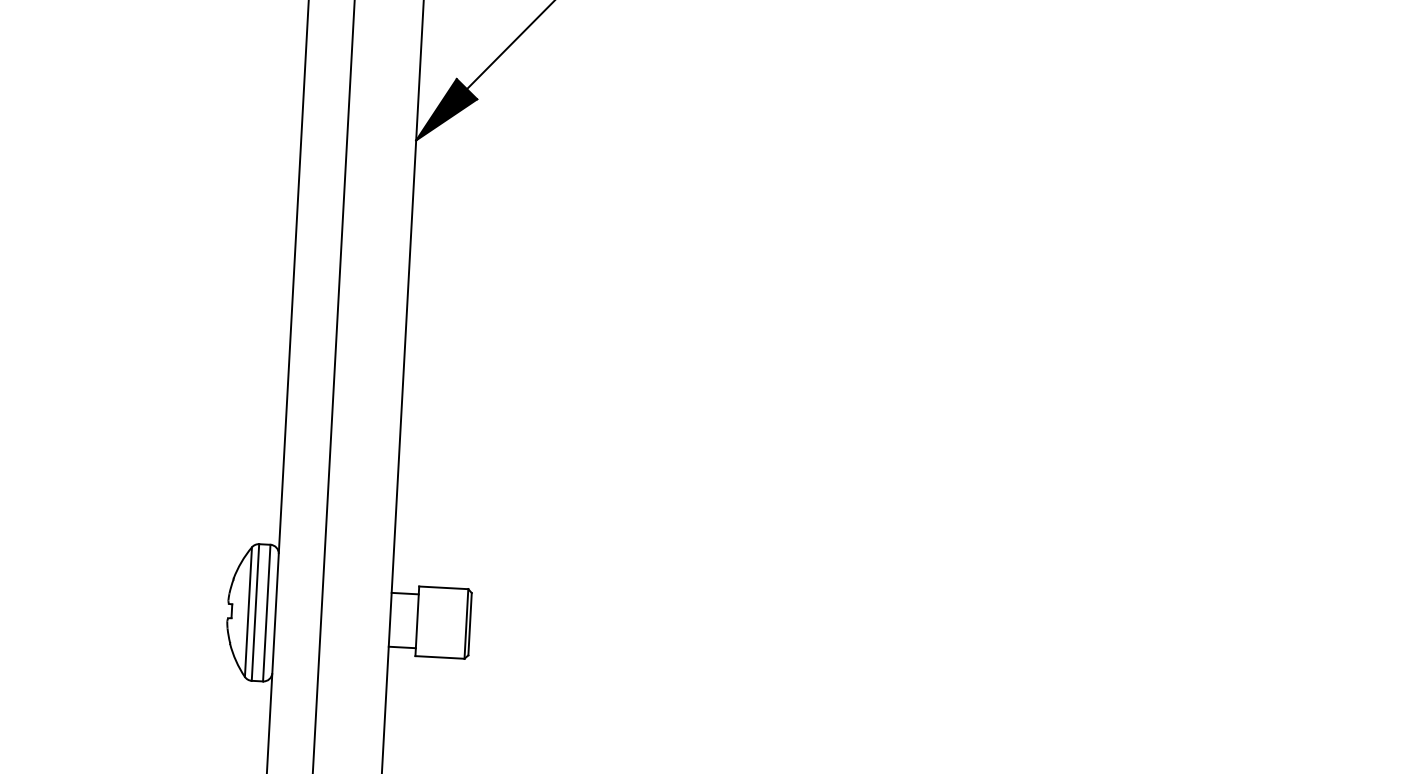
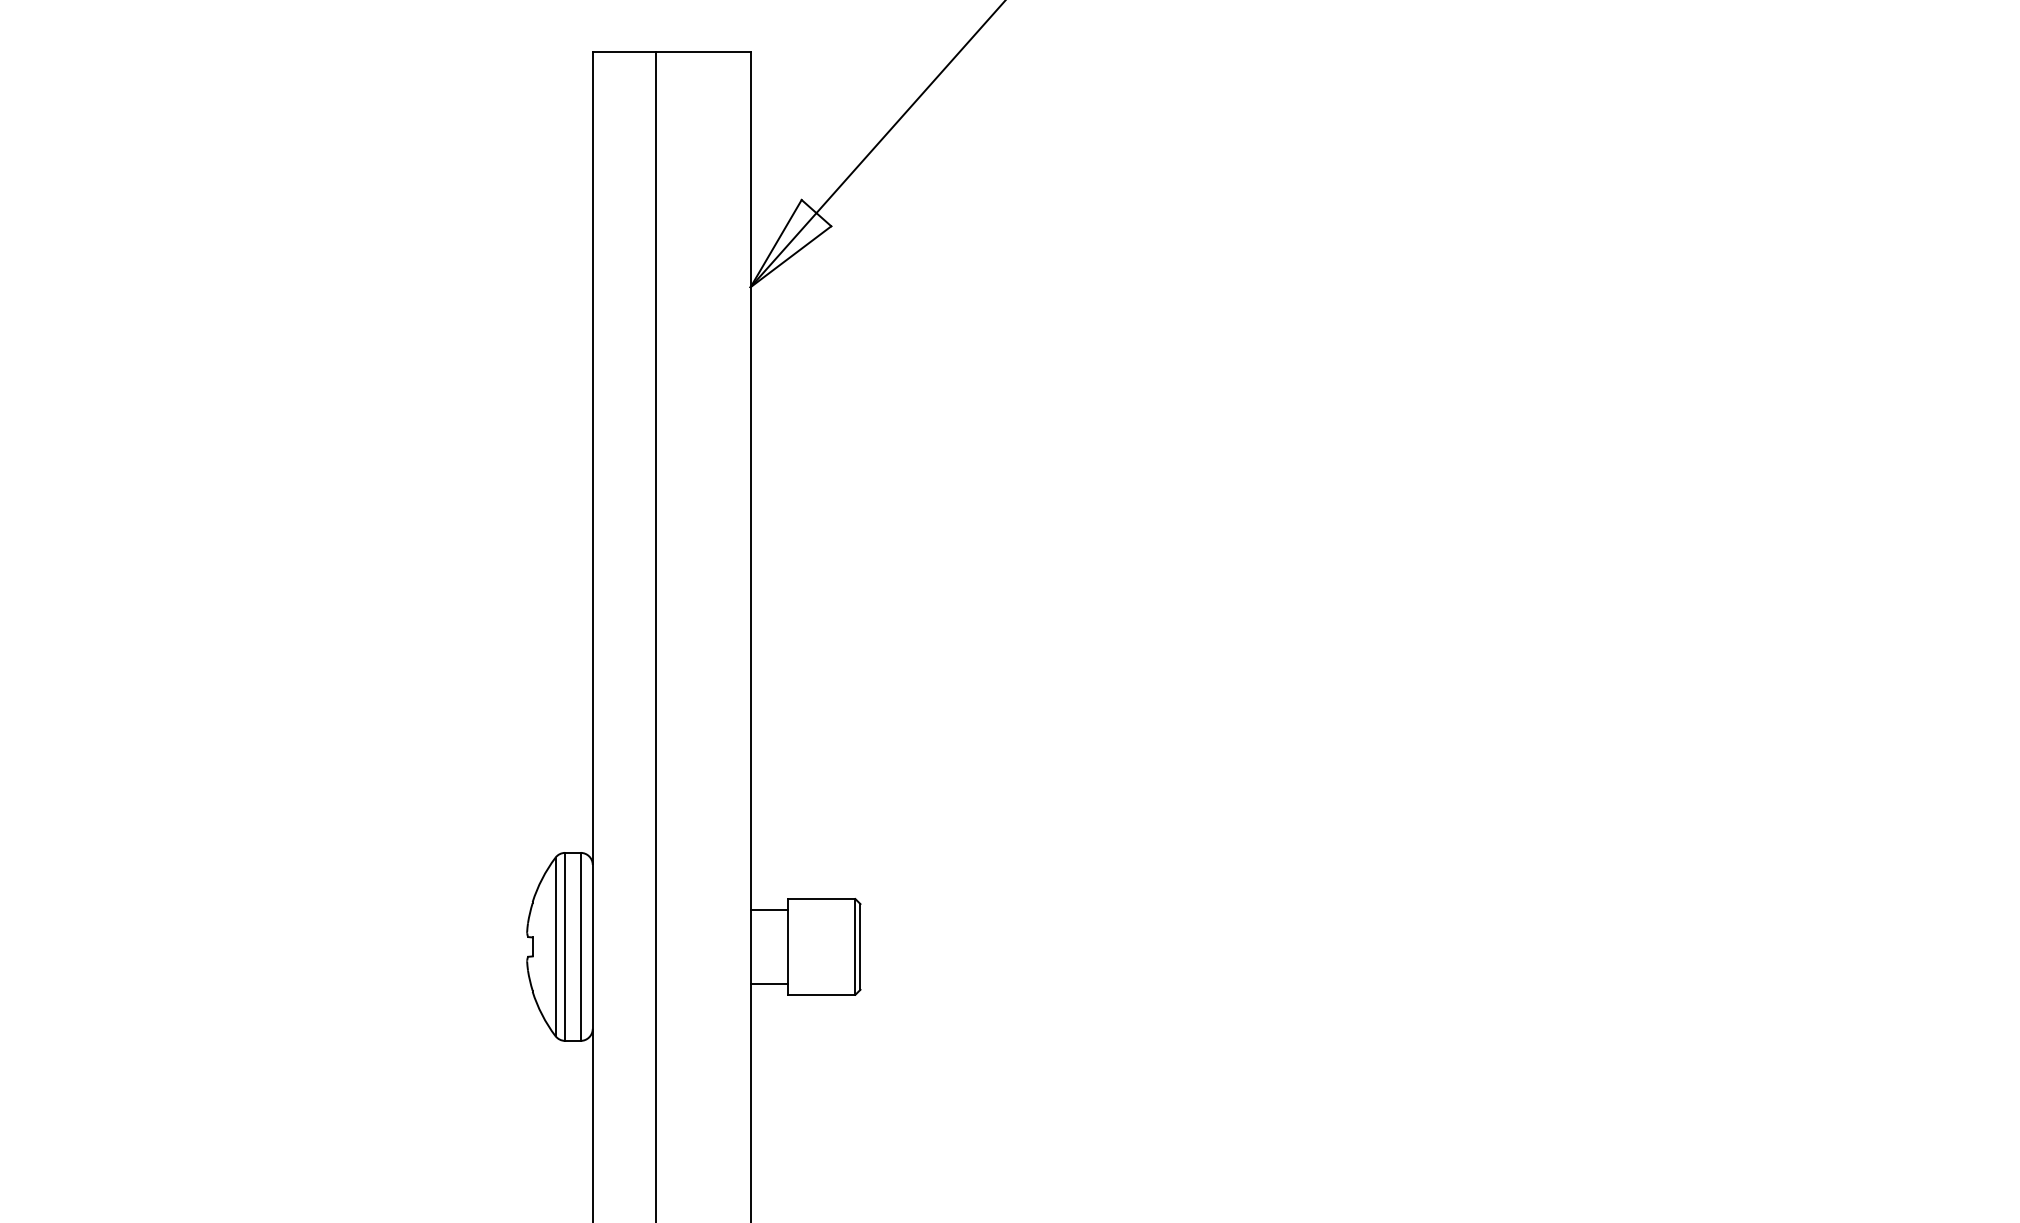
fill: (446, 110) -> (790, 243), removed

